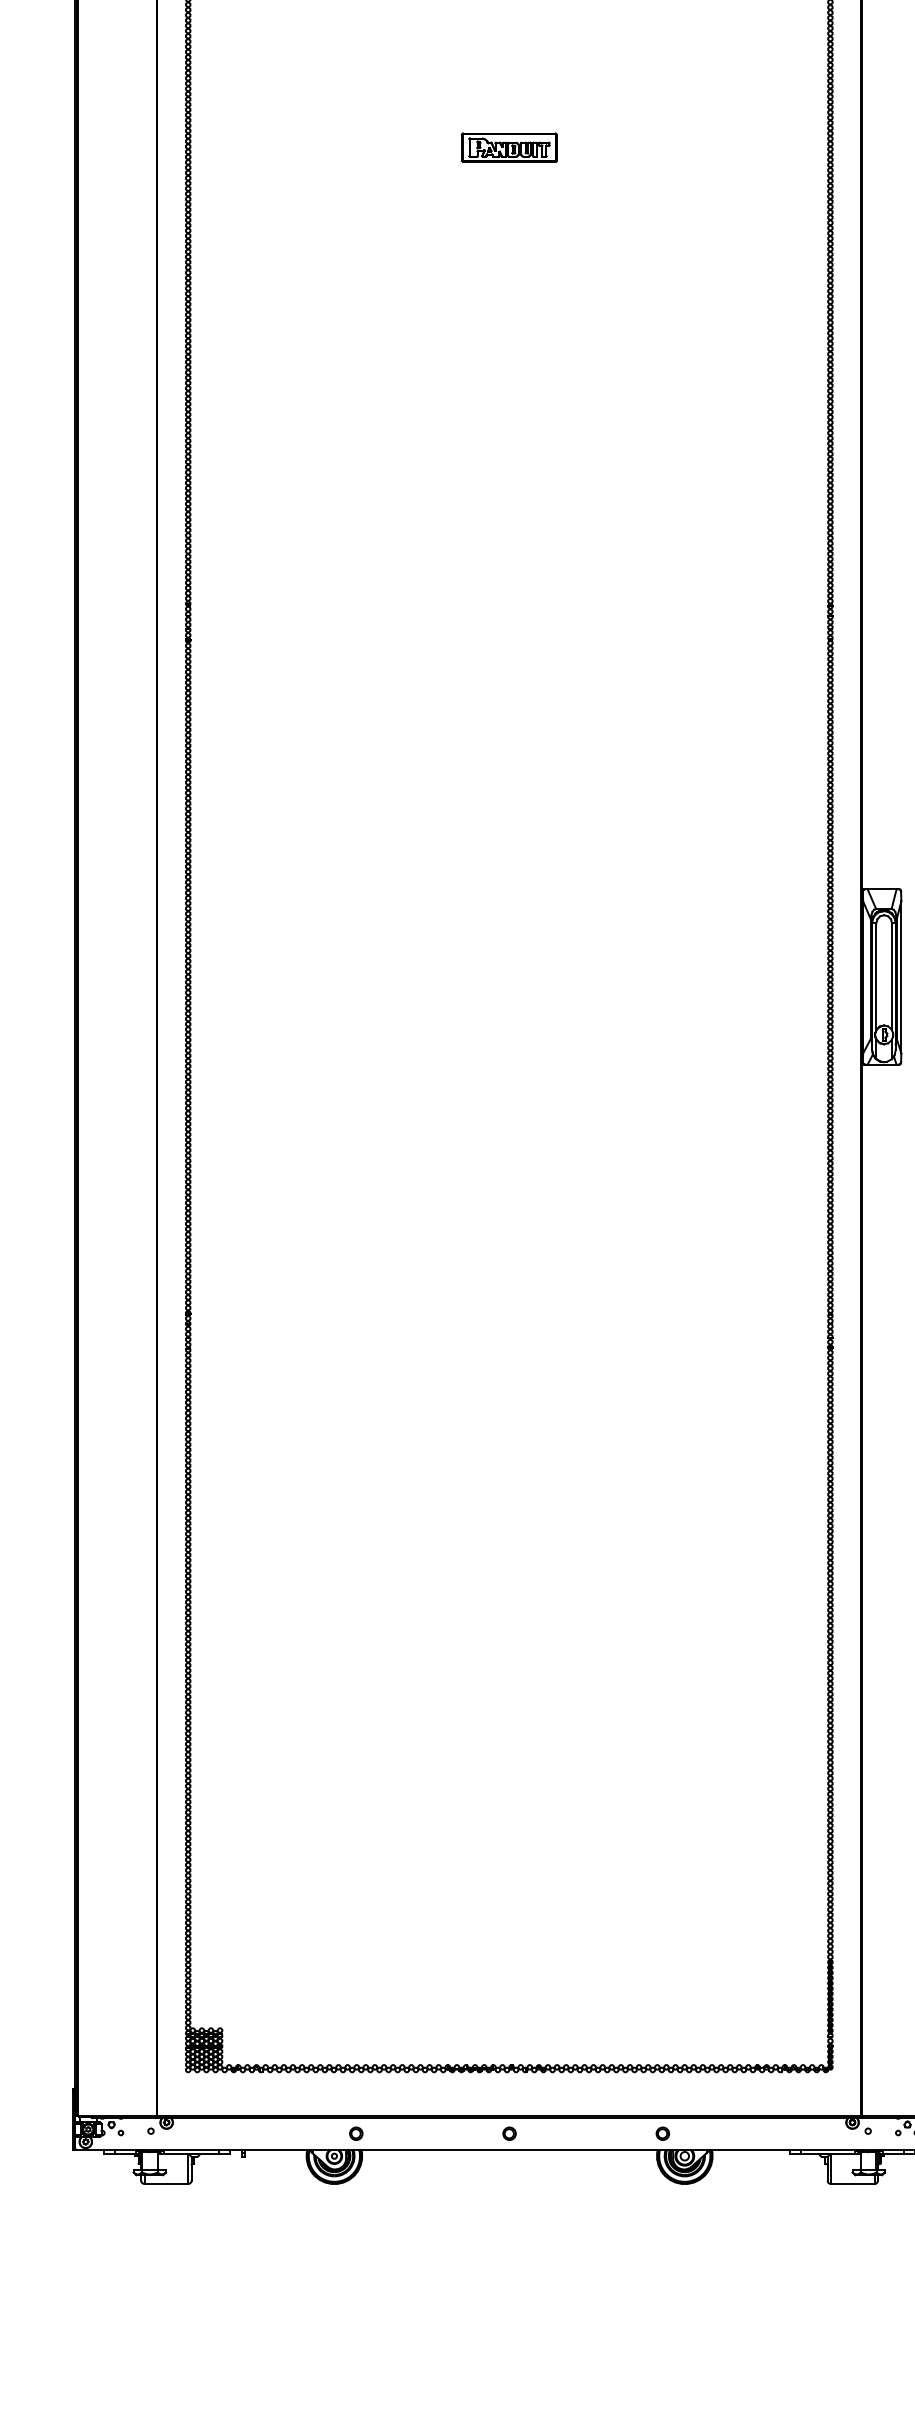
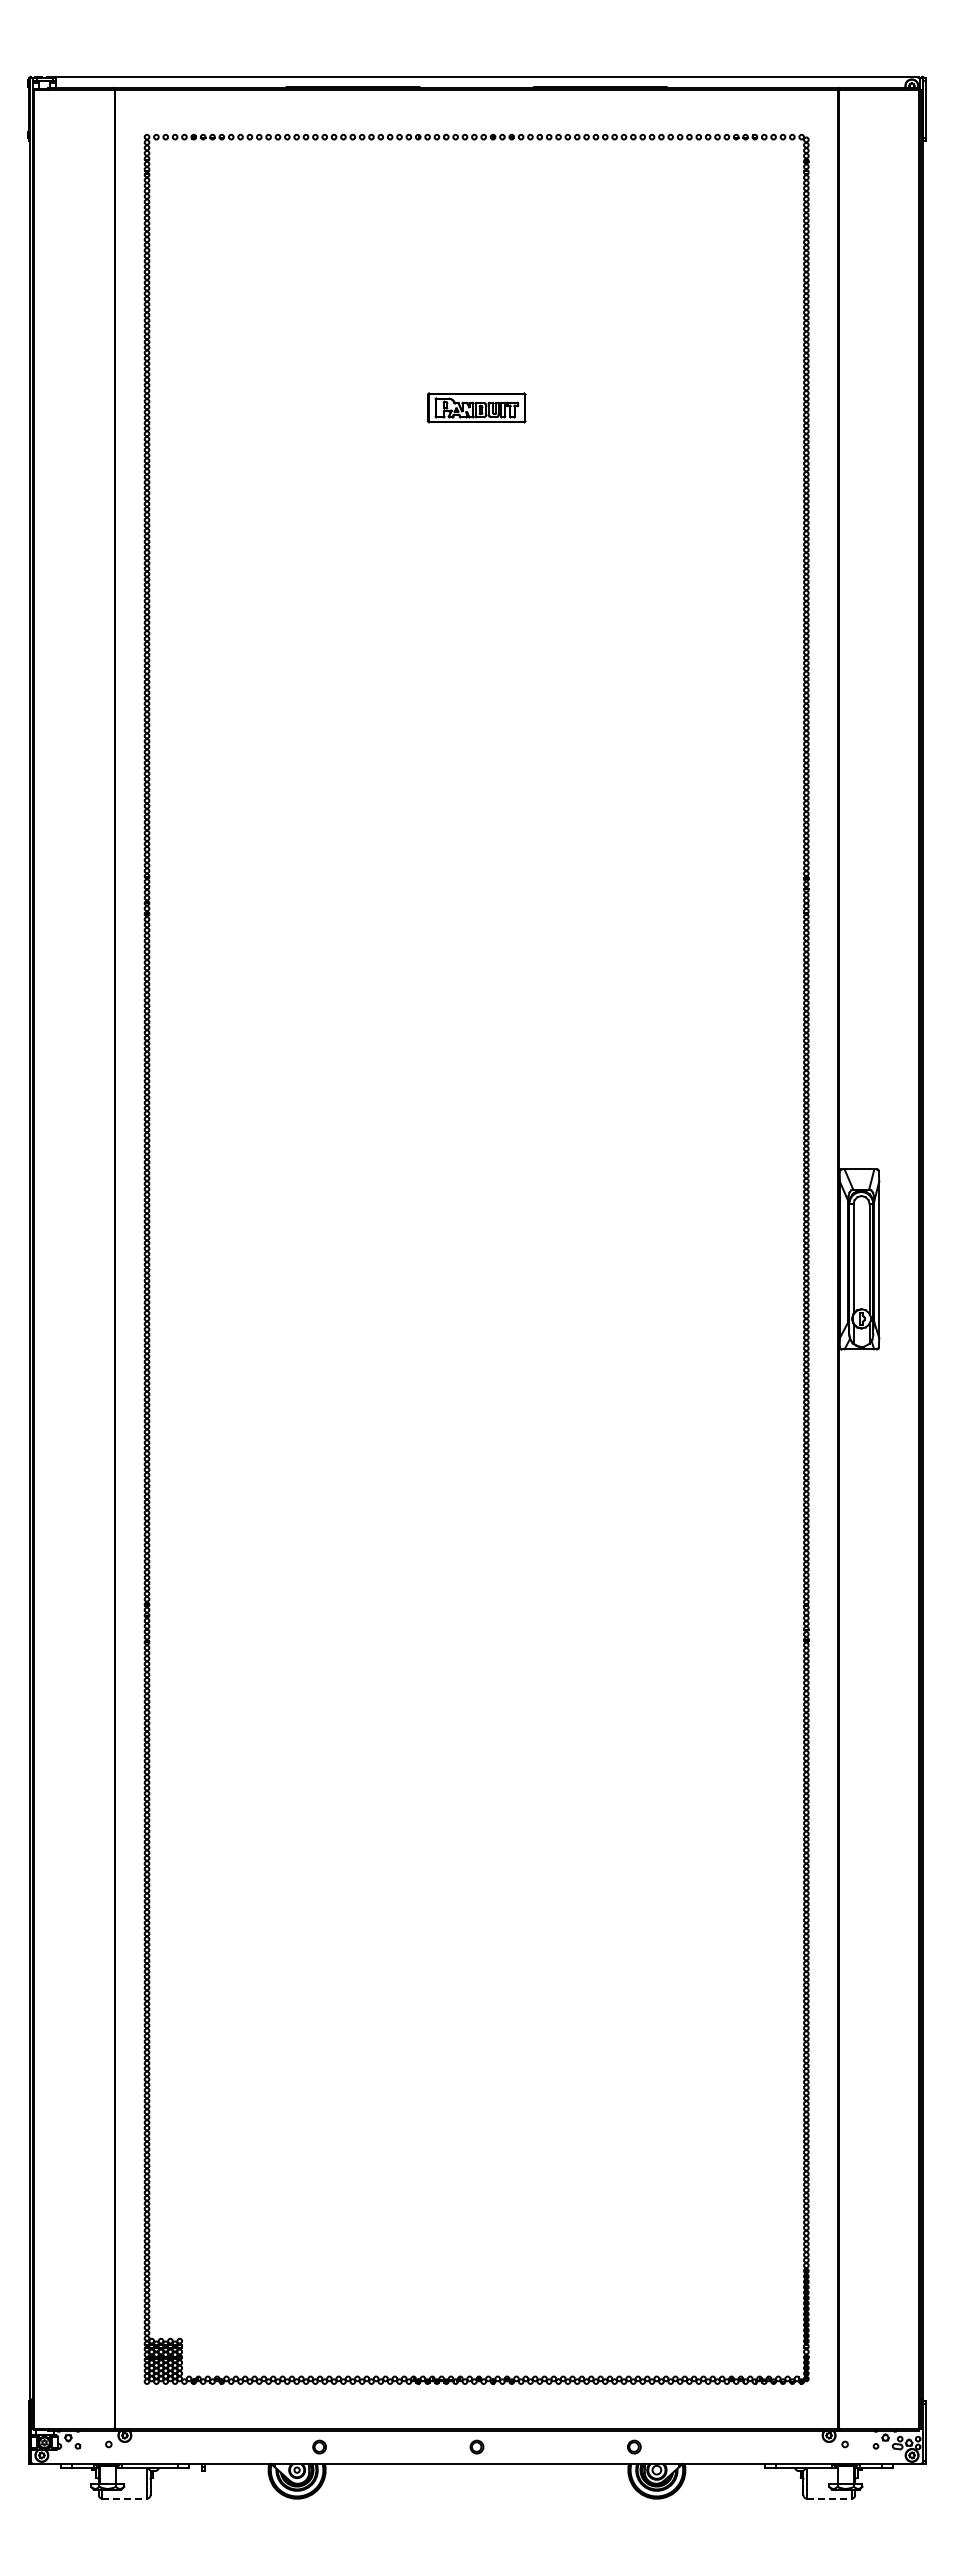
line: (167, 2183) -> (125, 2498), solid -> dashed
line: (852, 2183) -> (829, 2498), solid -> dashed

